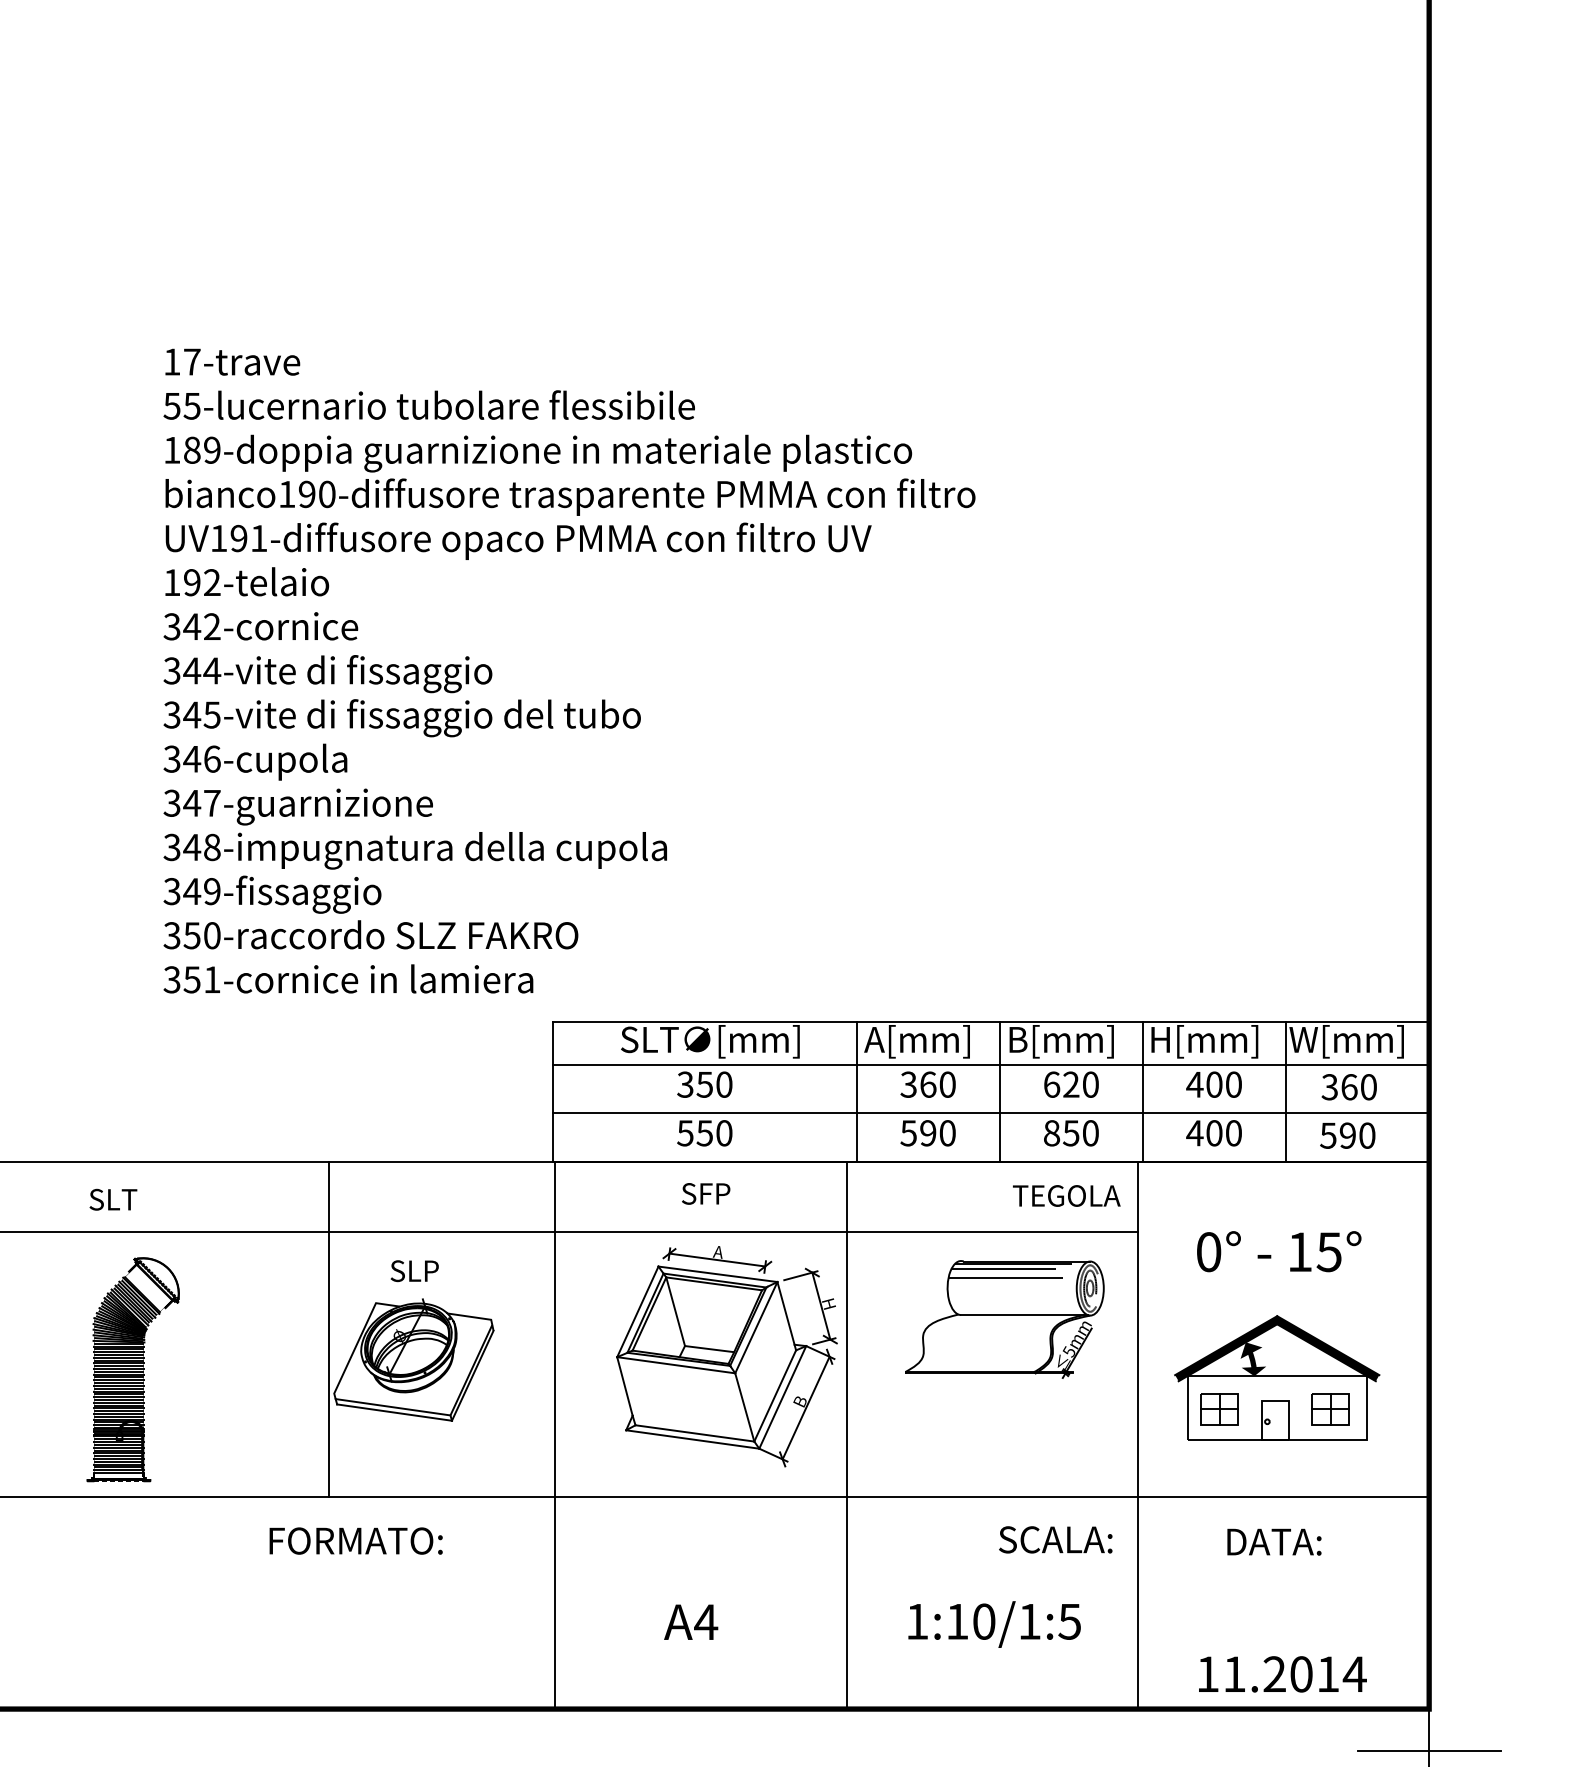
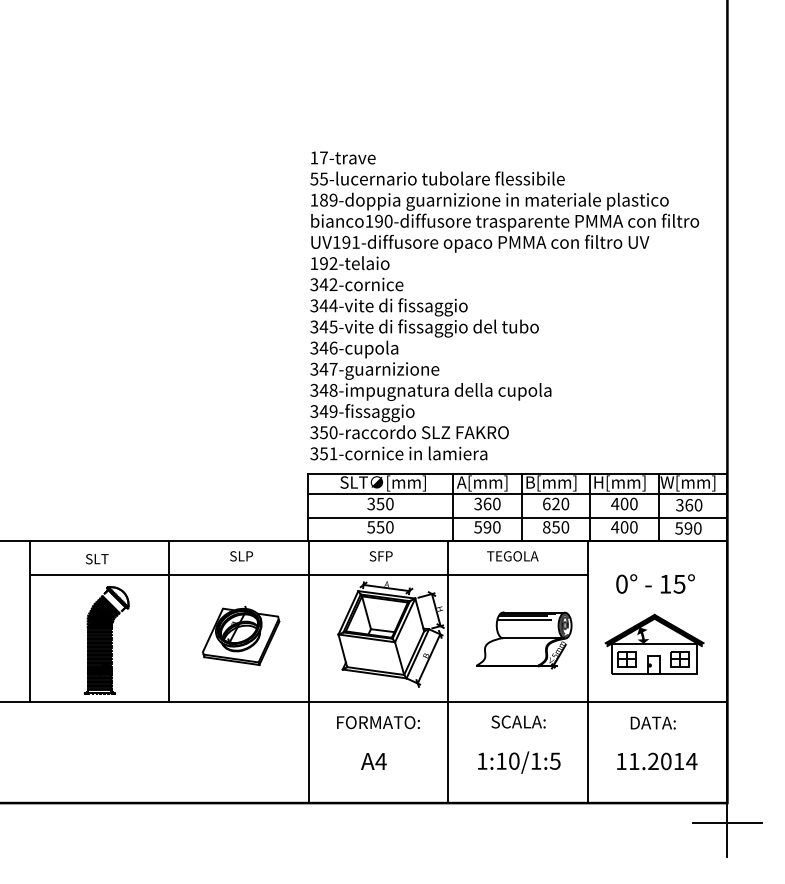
text: (569, 670) -> (504, 305), moved
text: (1066, 1196) -> (512, 556), moved
text: (414, 1271) -> (241, 556), moved
part: (1005, 1319) -> (524, 640), moved
line: (329, 1329) -> (169, 621), moved
text: (1055, 1538) -> (518, 721), moved
text: (356, 1540) -> (378, 722), moved
text: (1283, 1674) -> (657, 761), moved

